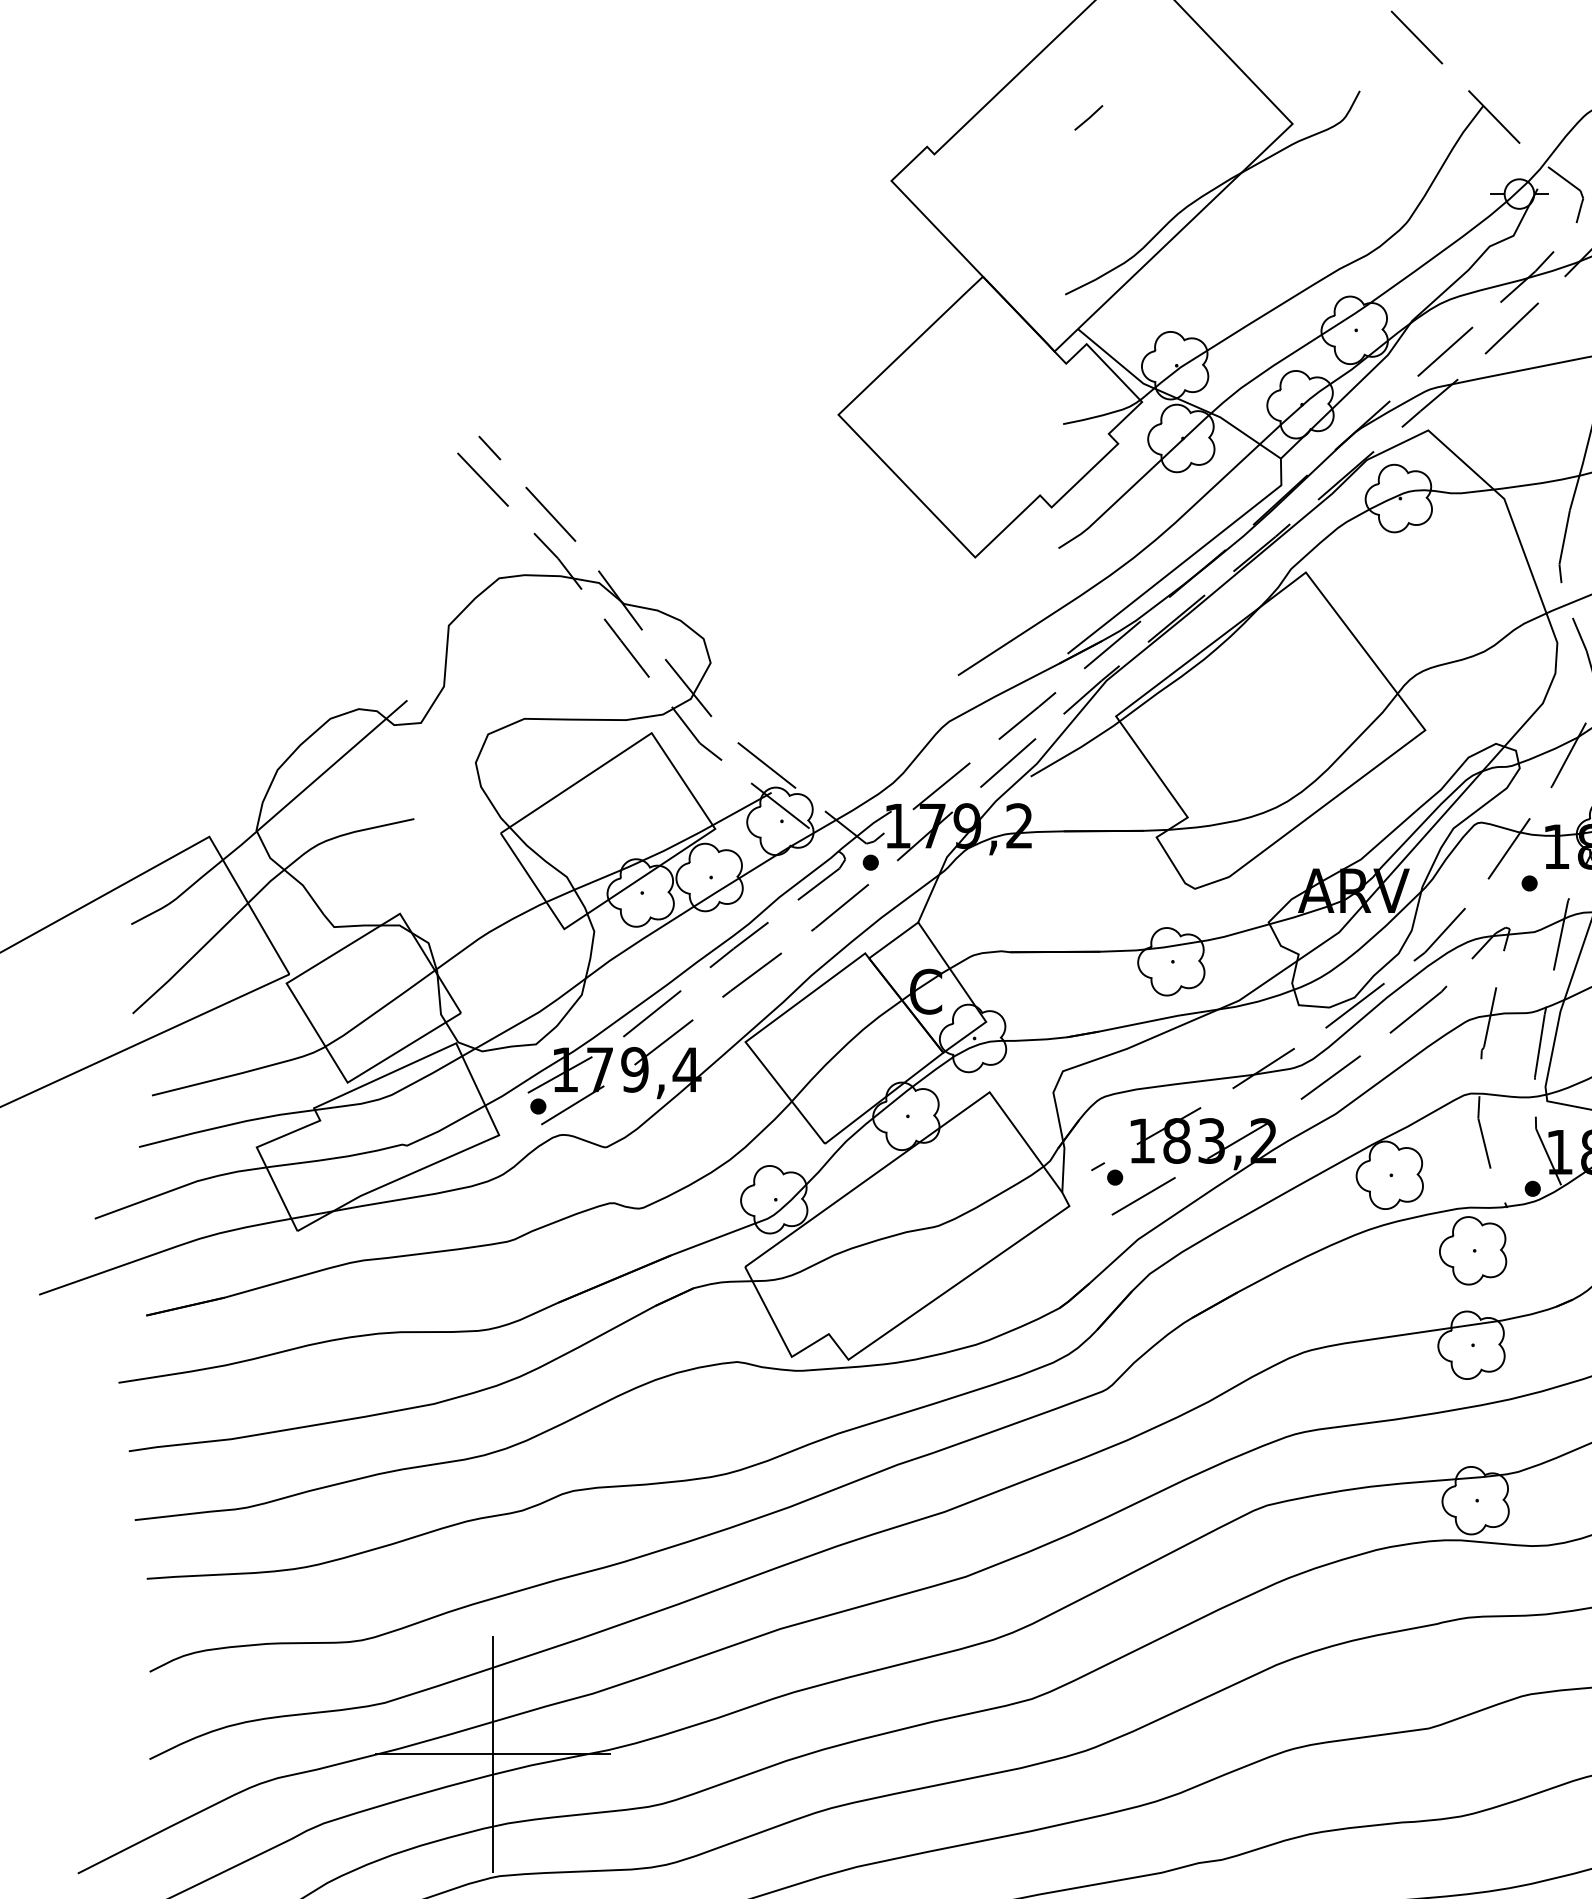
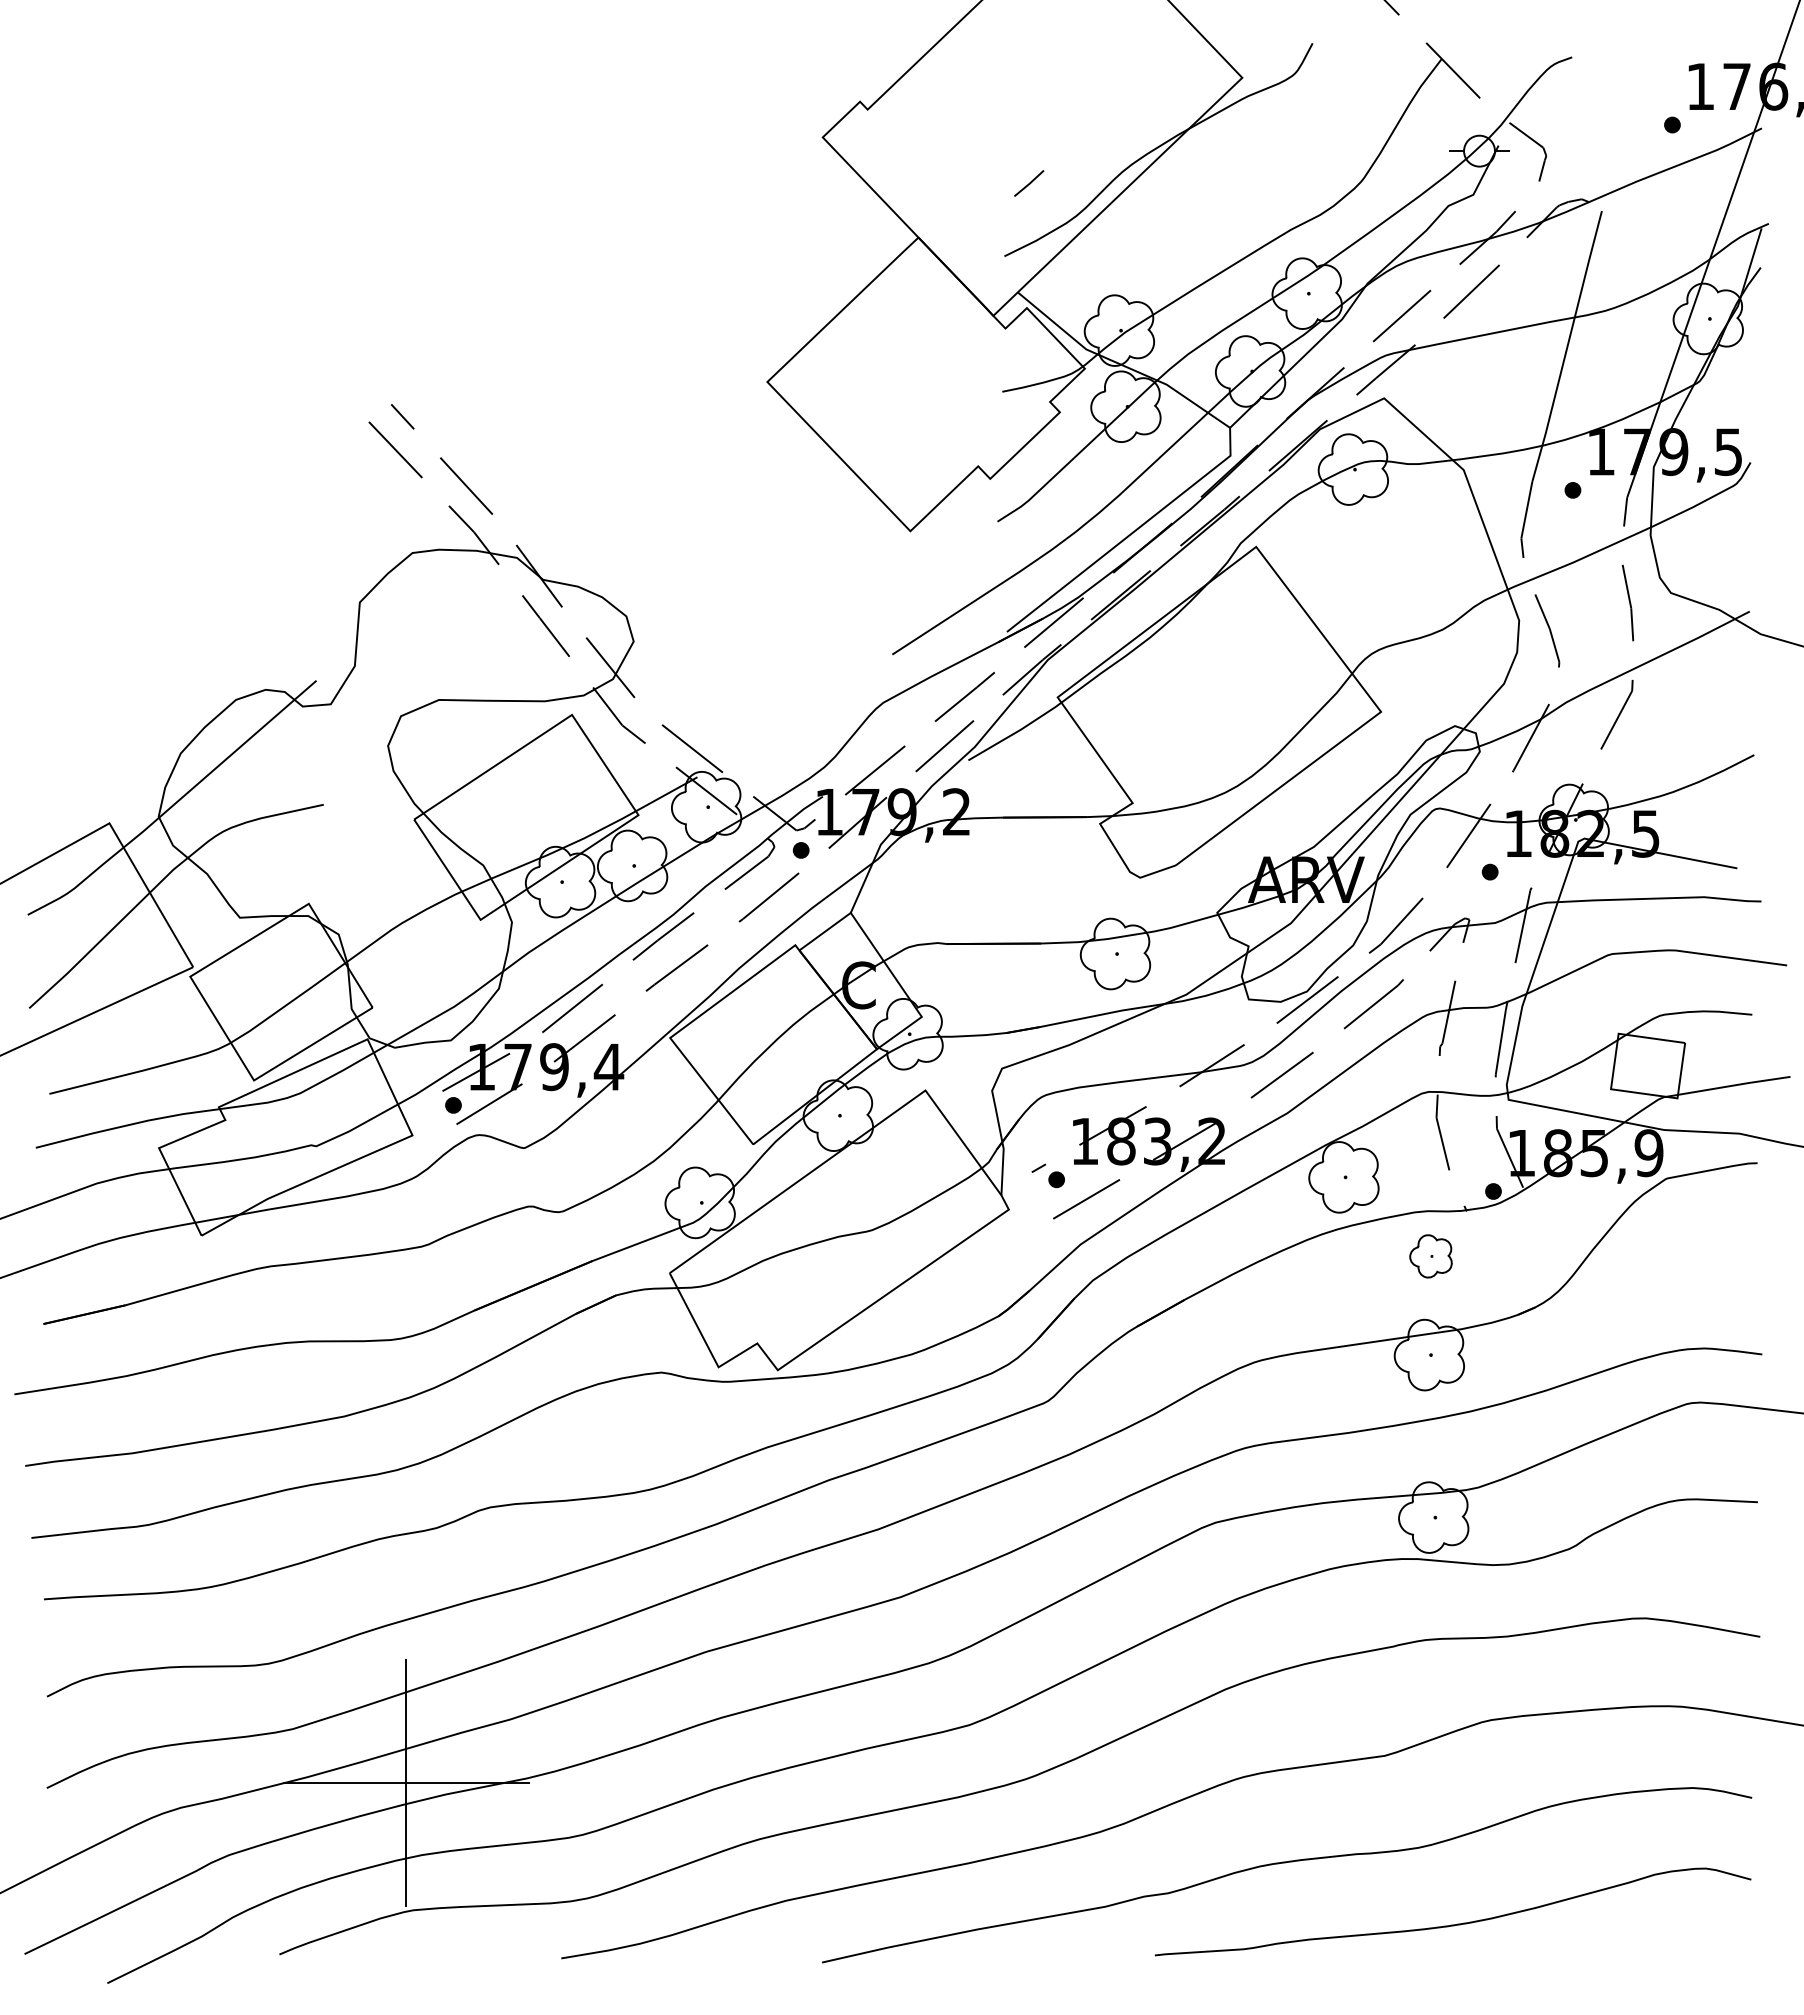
line: (1089, 117) -> (1029, 183), moved
part: (1472, 1250) -> (1430, 1256), size x0.6

